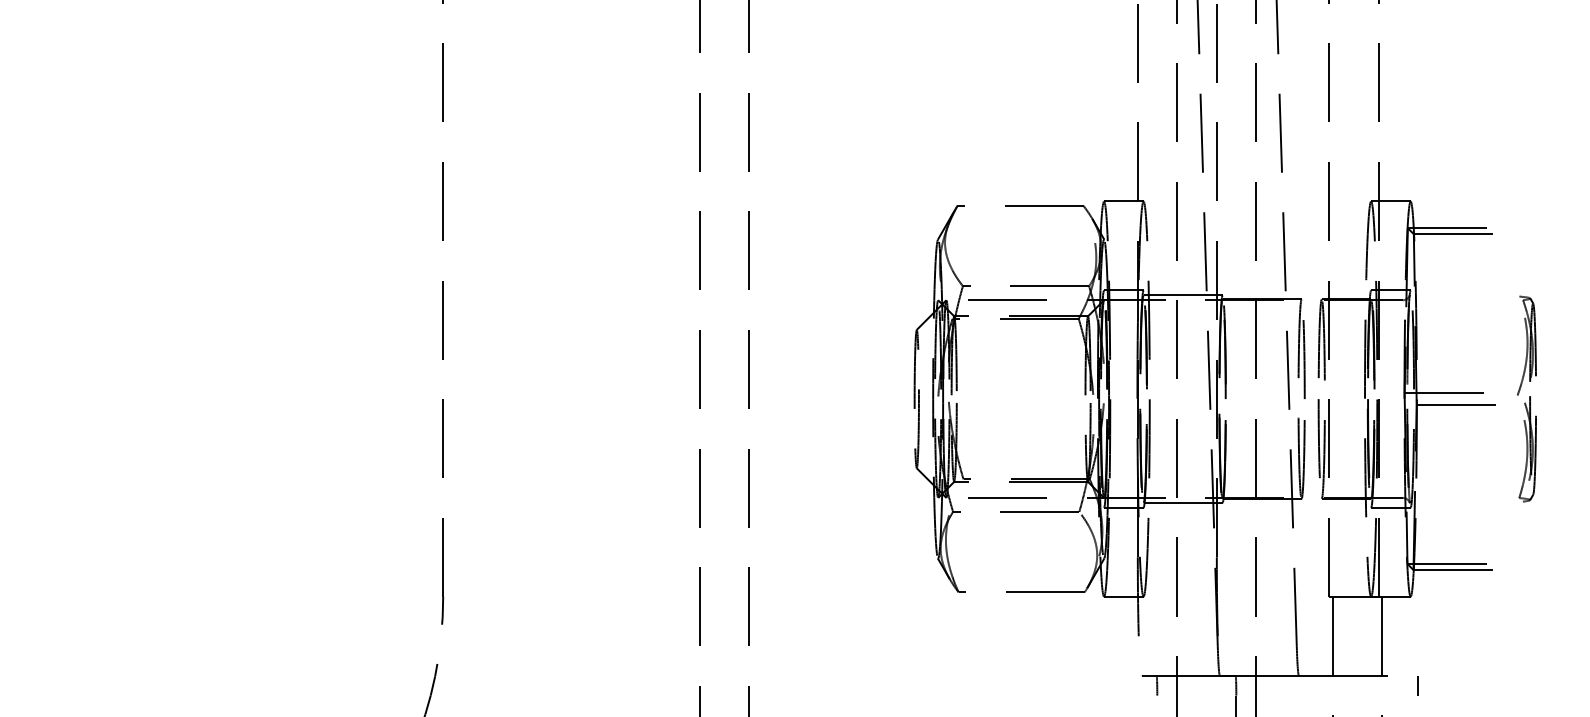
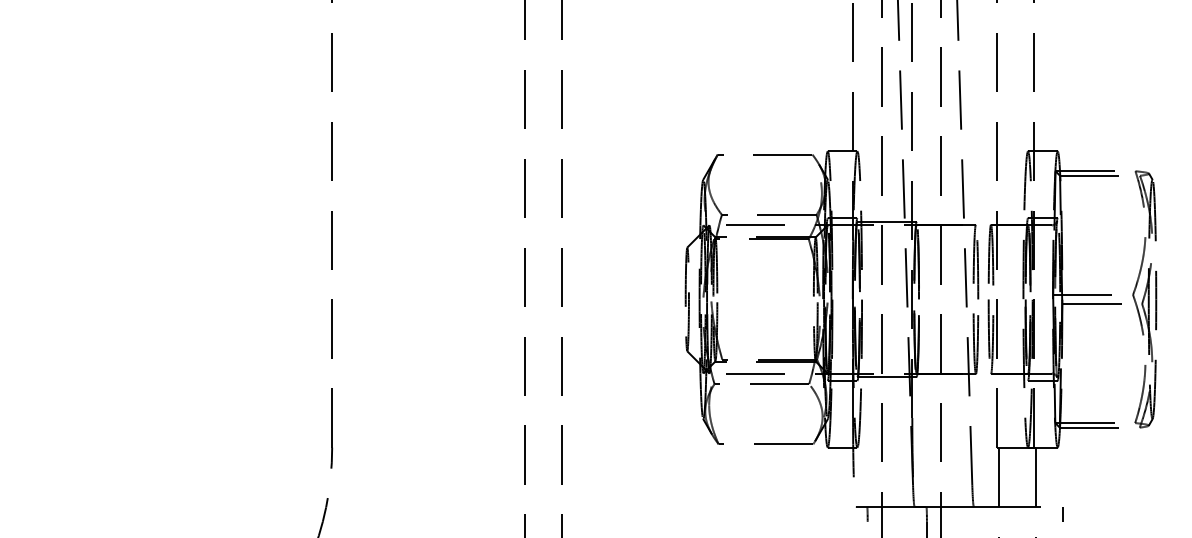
part: (1526, 399) -> (1144, 299), size x1.67

